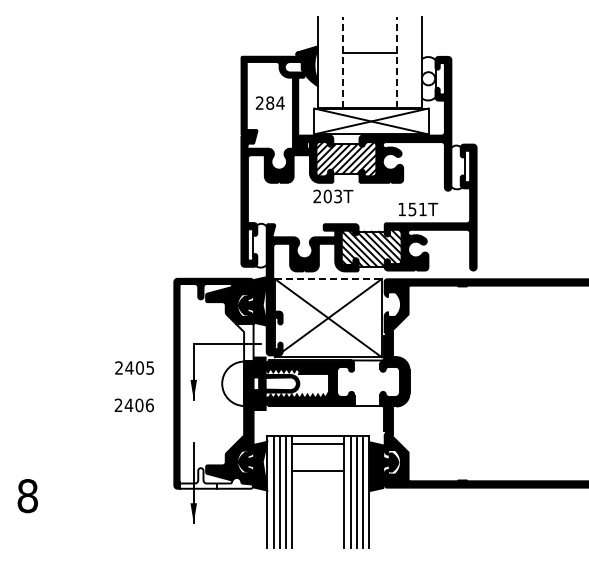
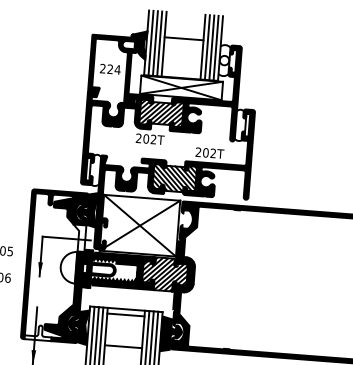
line: (324, 61) -> (151, 42), added
line: (330, 61) -> (155, 42), added
line: (336, 61) -> (159, 43), added
line: (342, 61) -> (164, 43), dashed -> solid
line: (397, 61) -> (203, 46), dashed -> solid
line: (403, 61) -> (207, 46), added
line: (409, 61) -> (211, 47), added
line: (415, 61) -> (216, 47), added
text: (270, 102) -> (110, 68), 284 -> 224
text: (337, 196) -> (153, 139), 203T -> 202T
text: (412, 209) -> (205, 152), 151T -> 202T
line: (328, 278) -> (142, 197), dashed -> solid
hatch: (368, 383) -> (165, 274), added
line: (318, 470) -> (123, 346), moved
fill: (234, 482) -> (64, 337), added

